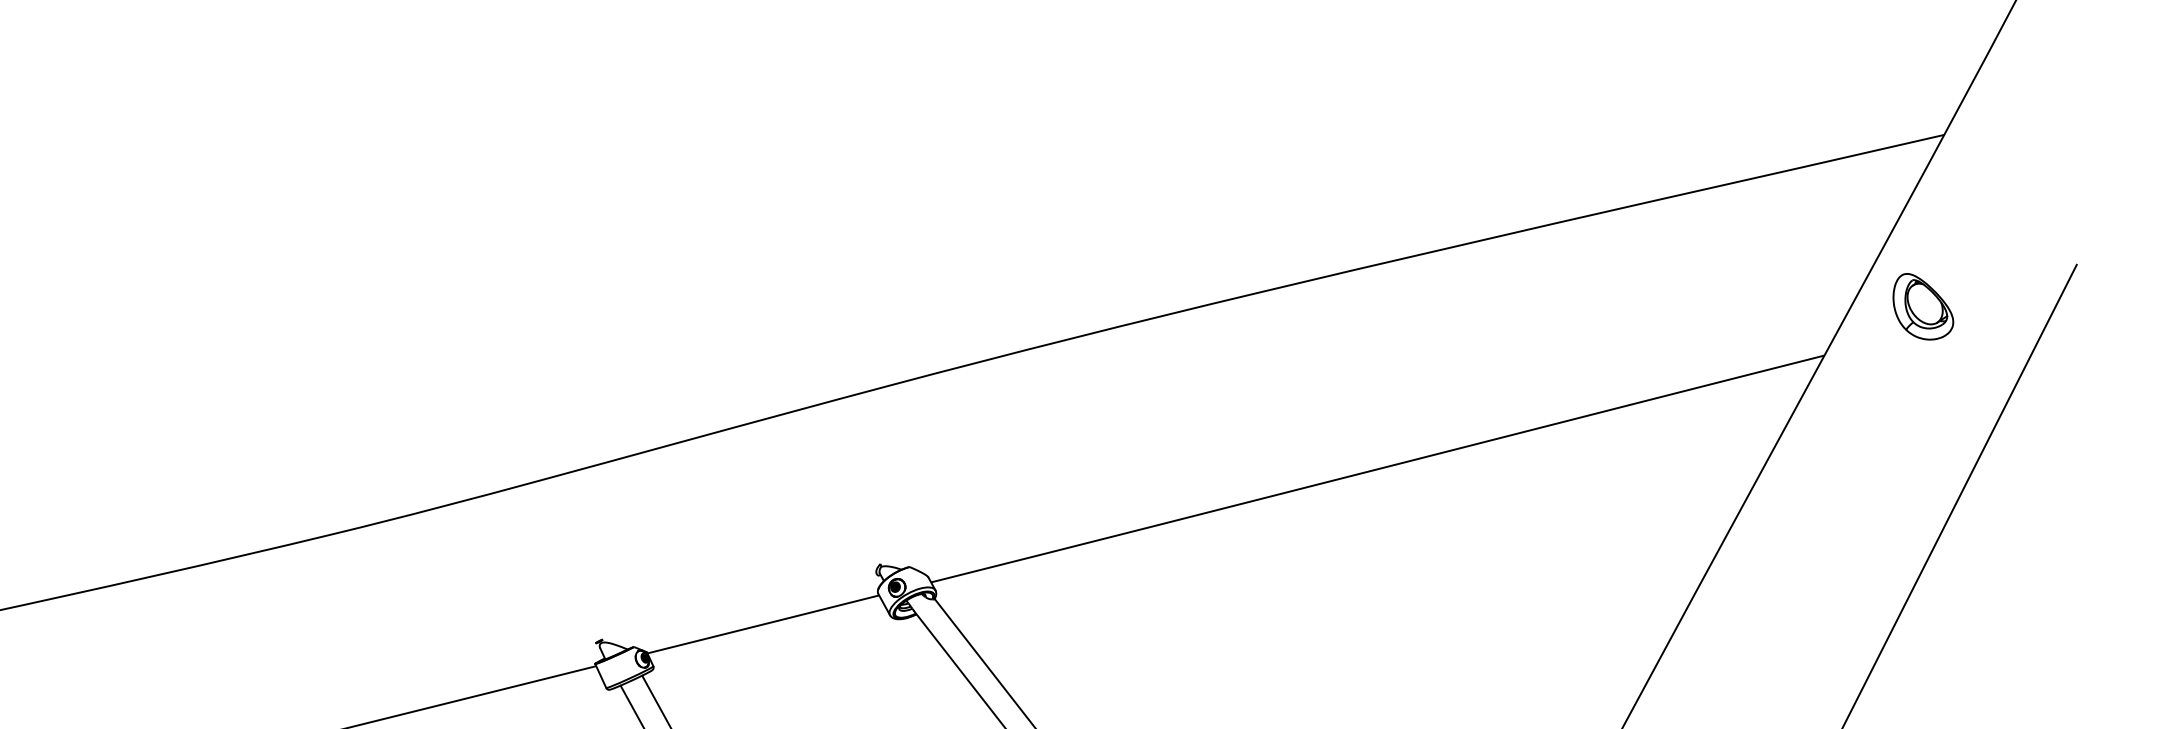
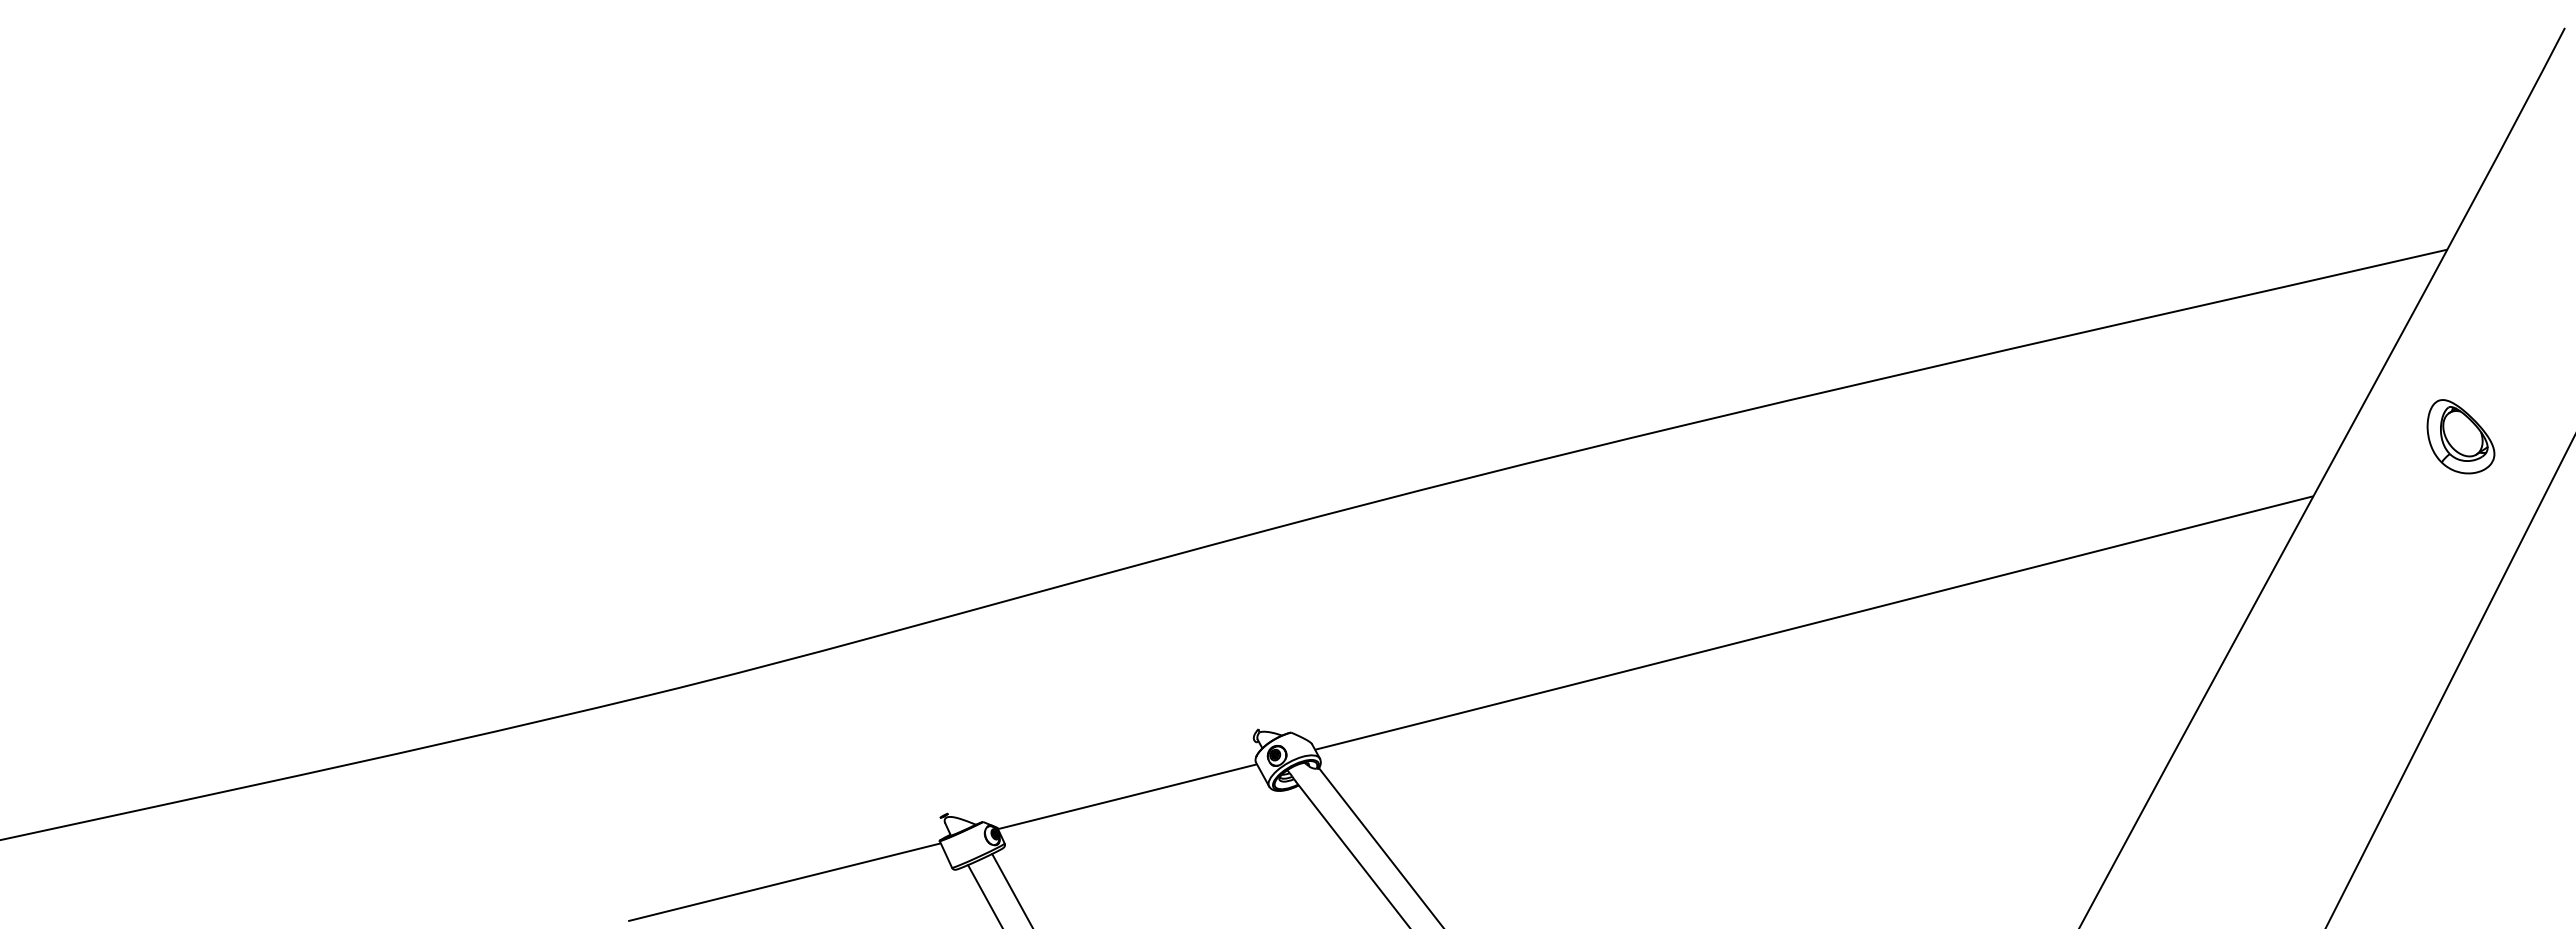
part: (1922, 306) -> (2460, 436), moved

